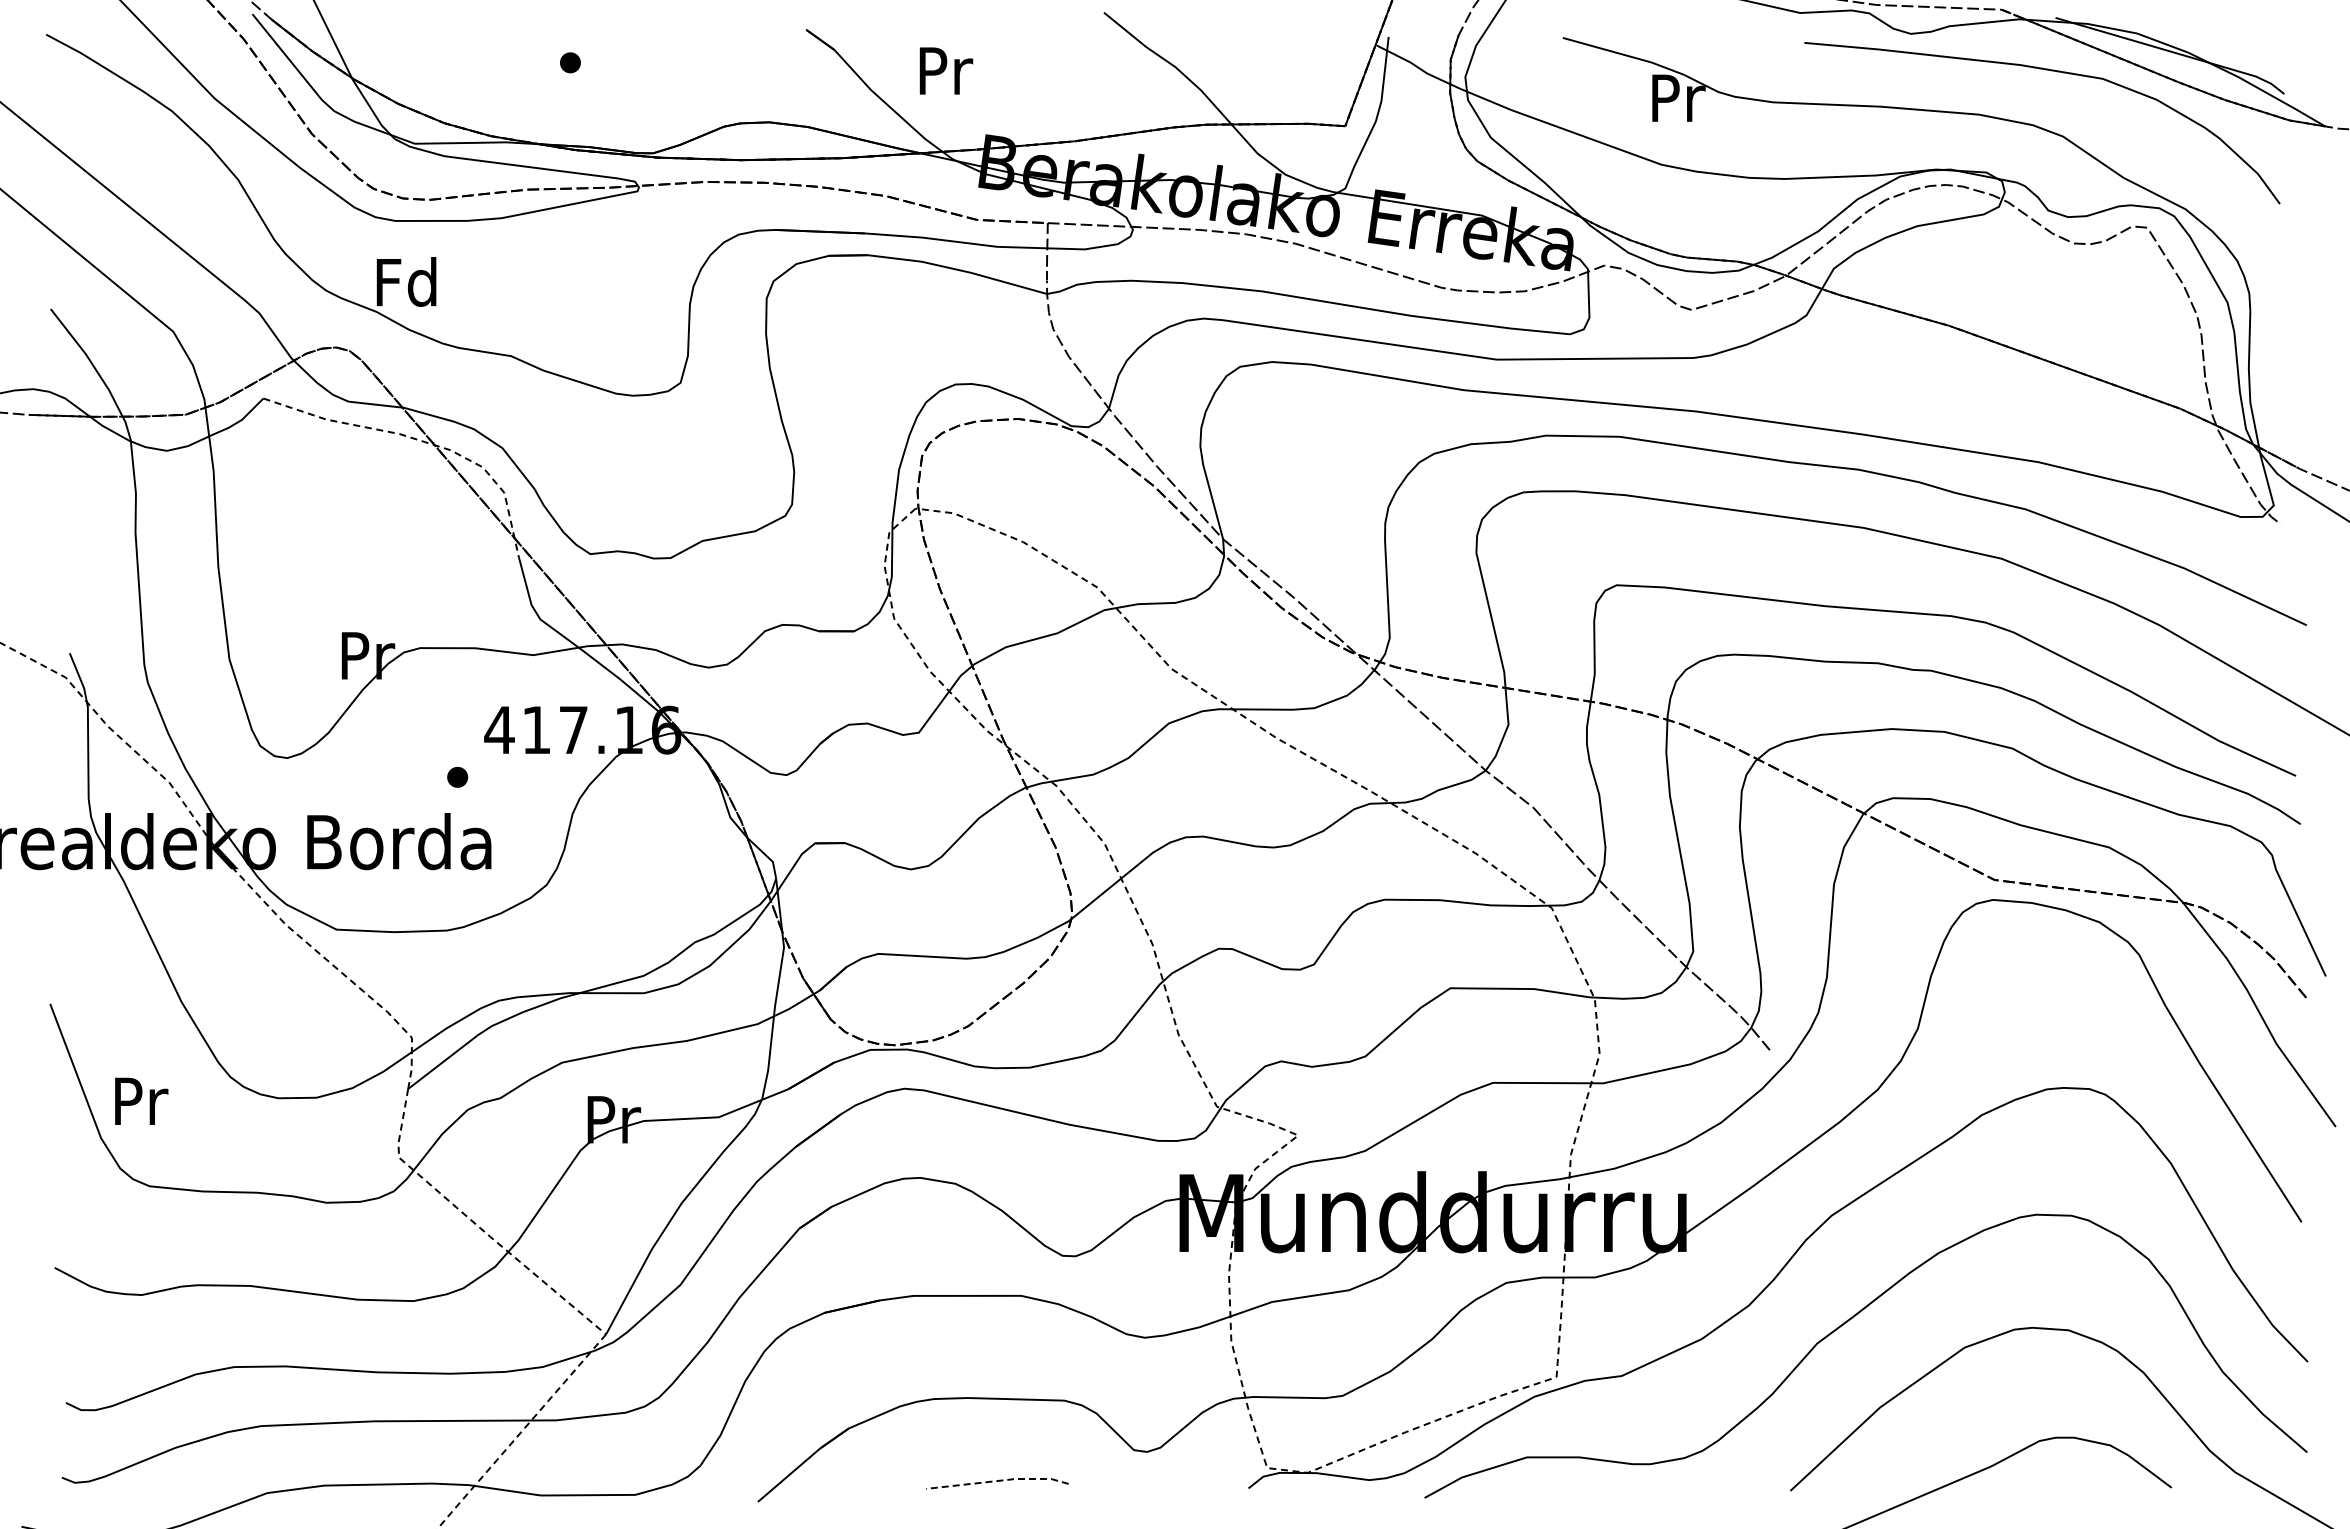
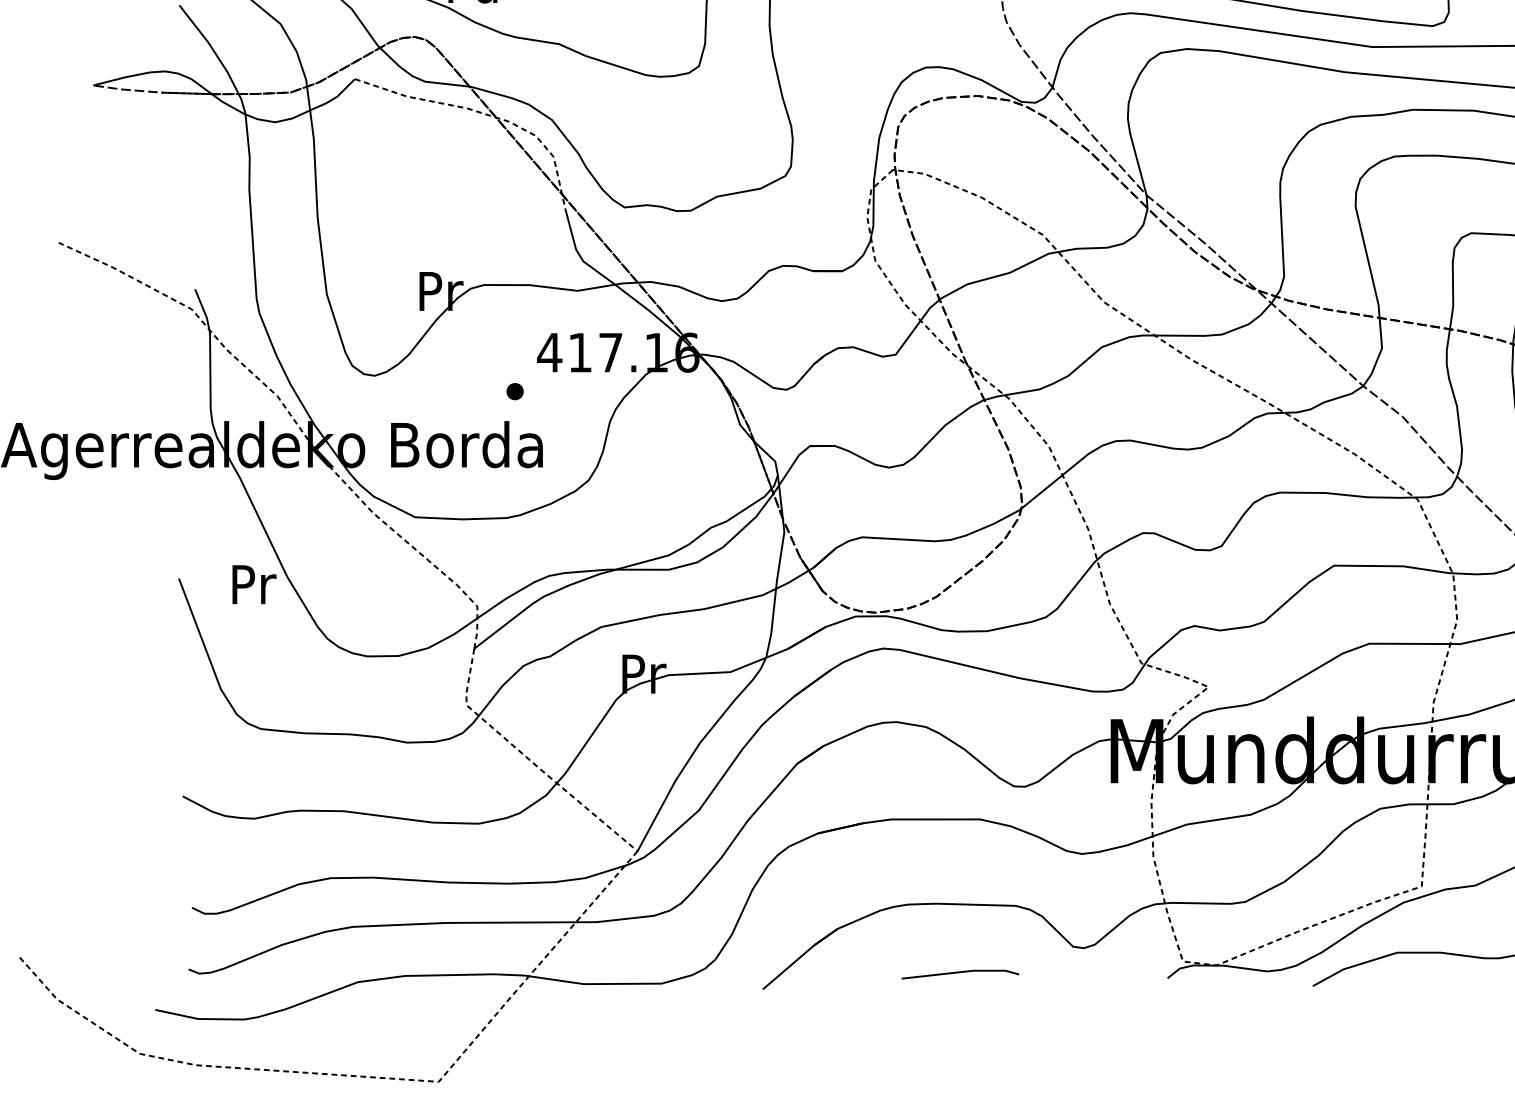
text: (141, 1100) -> (254, 584), moved
line: (998, 1480) -> (961, 971), dashed -> solid

